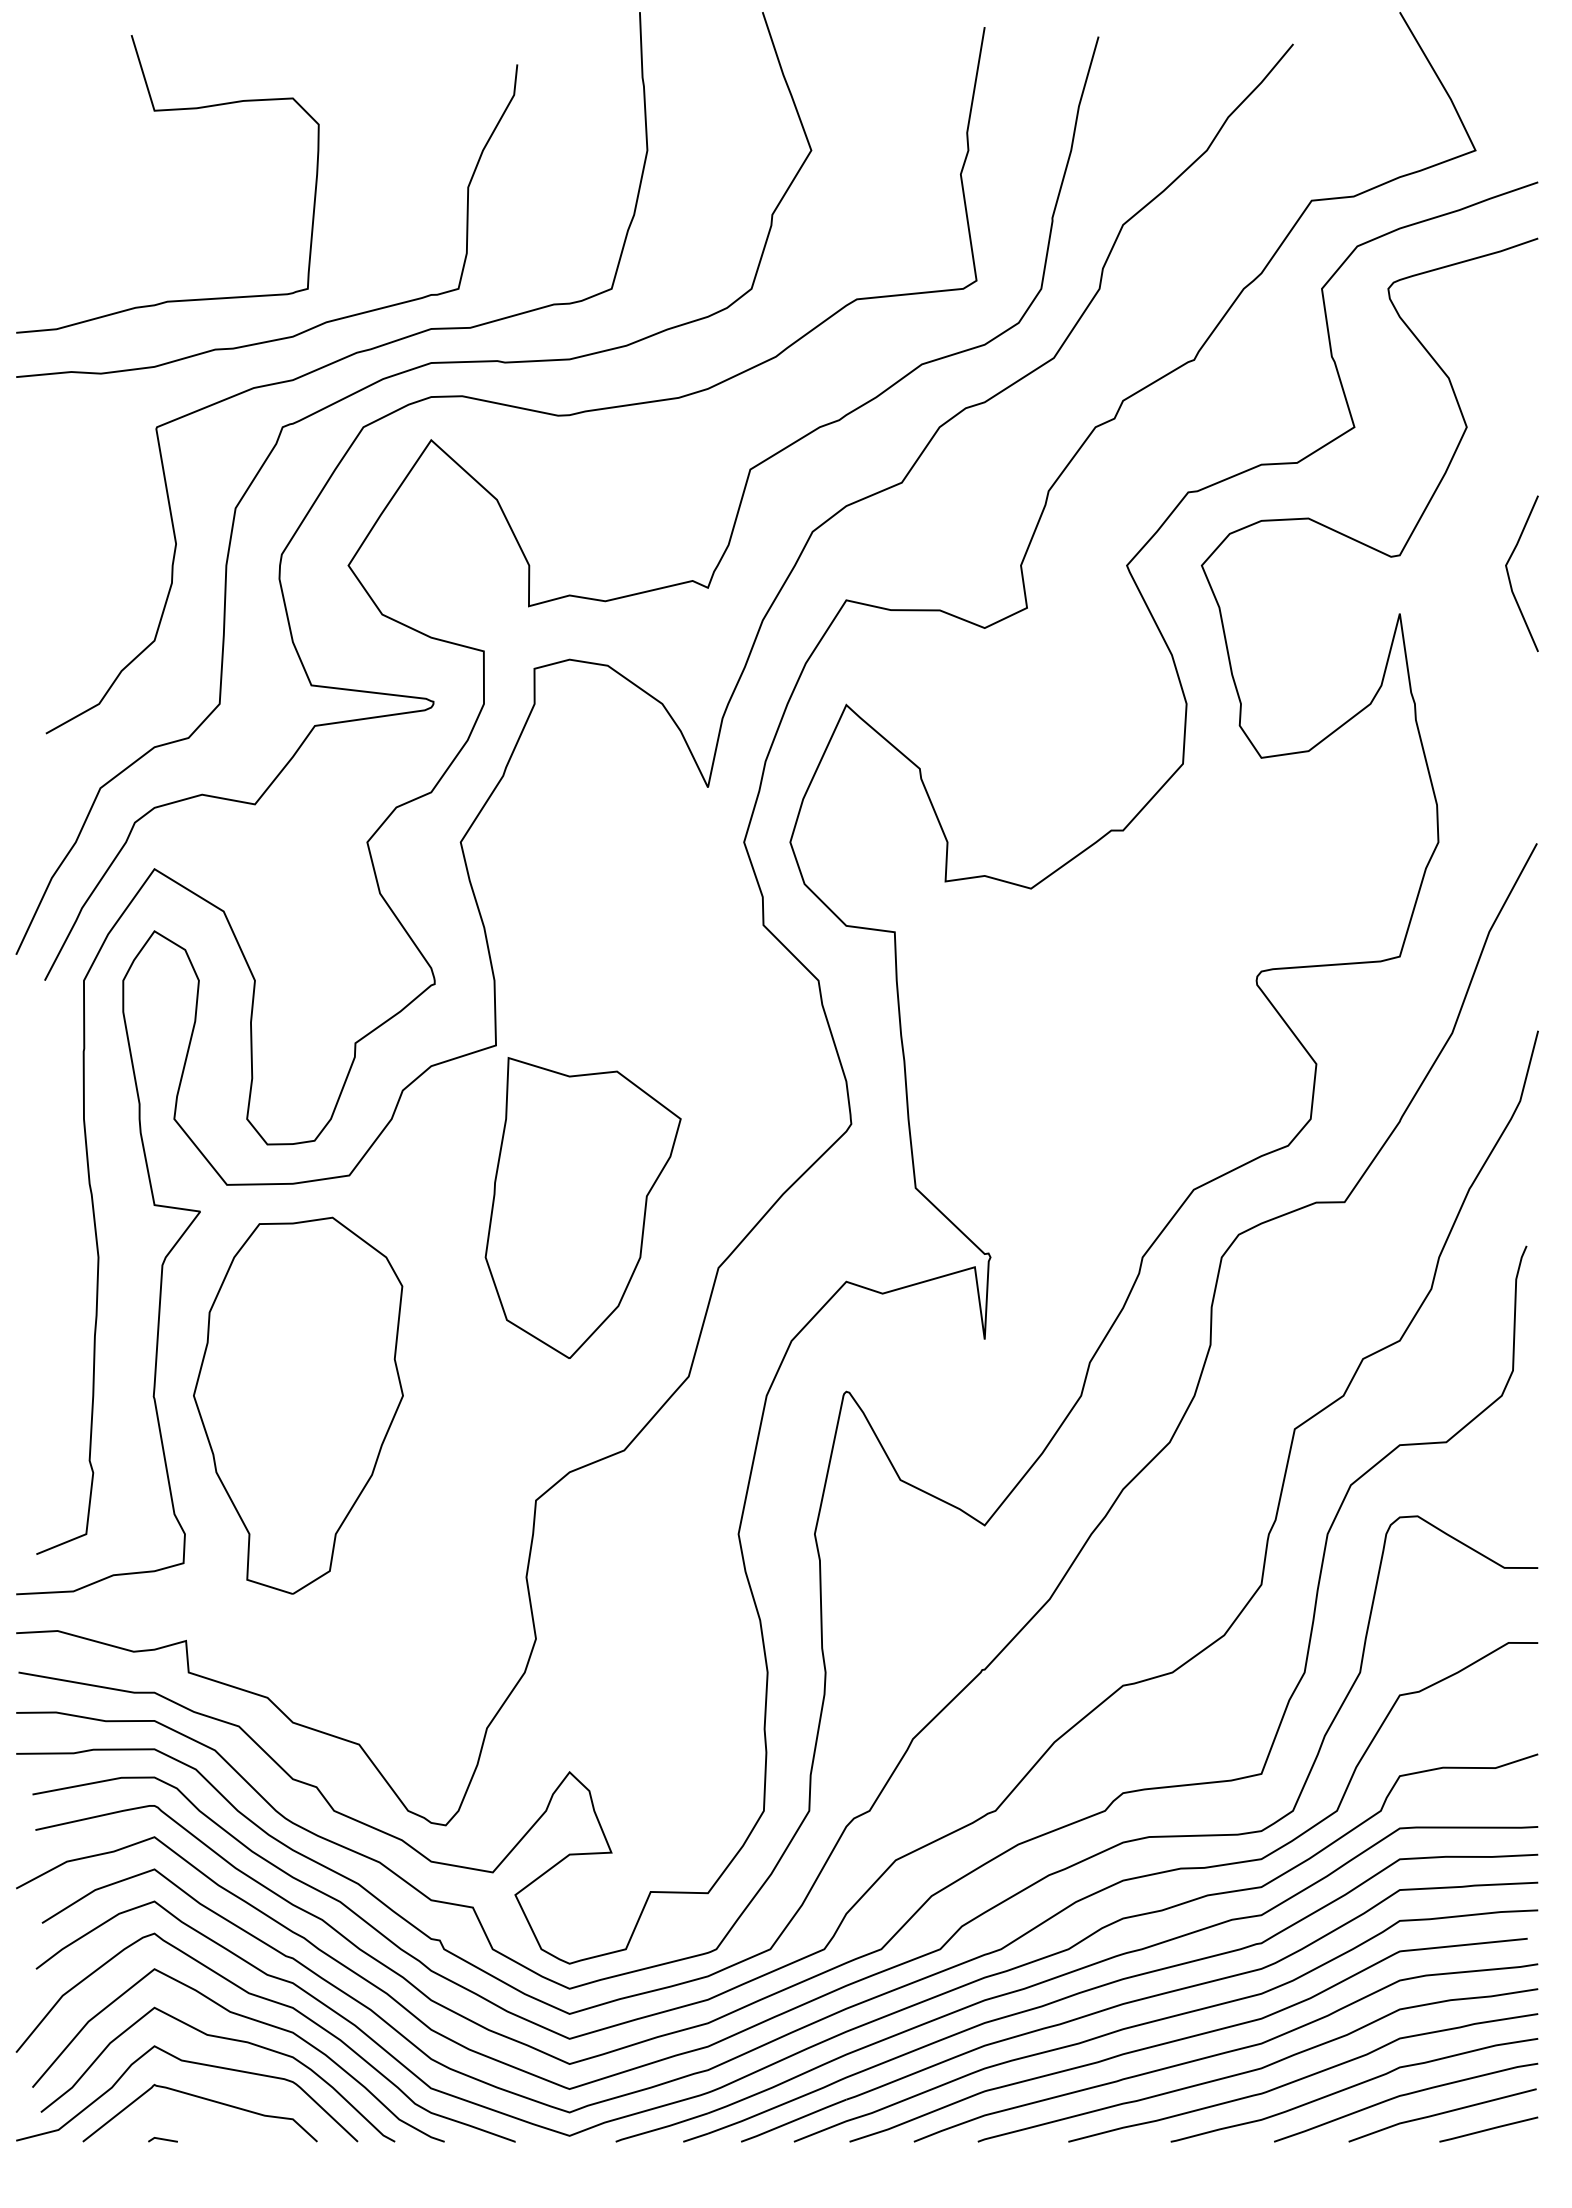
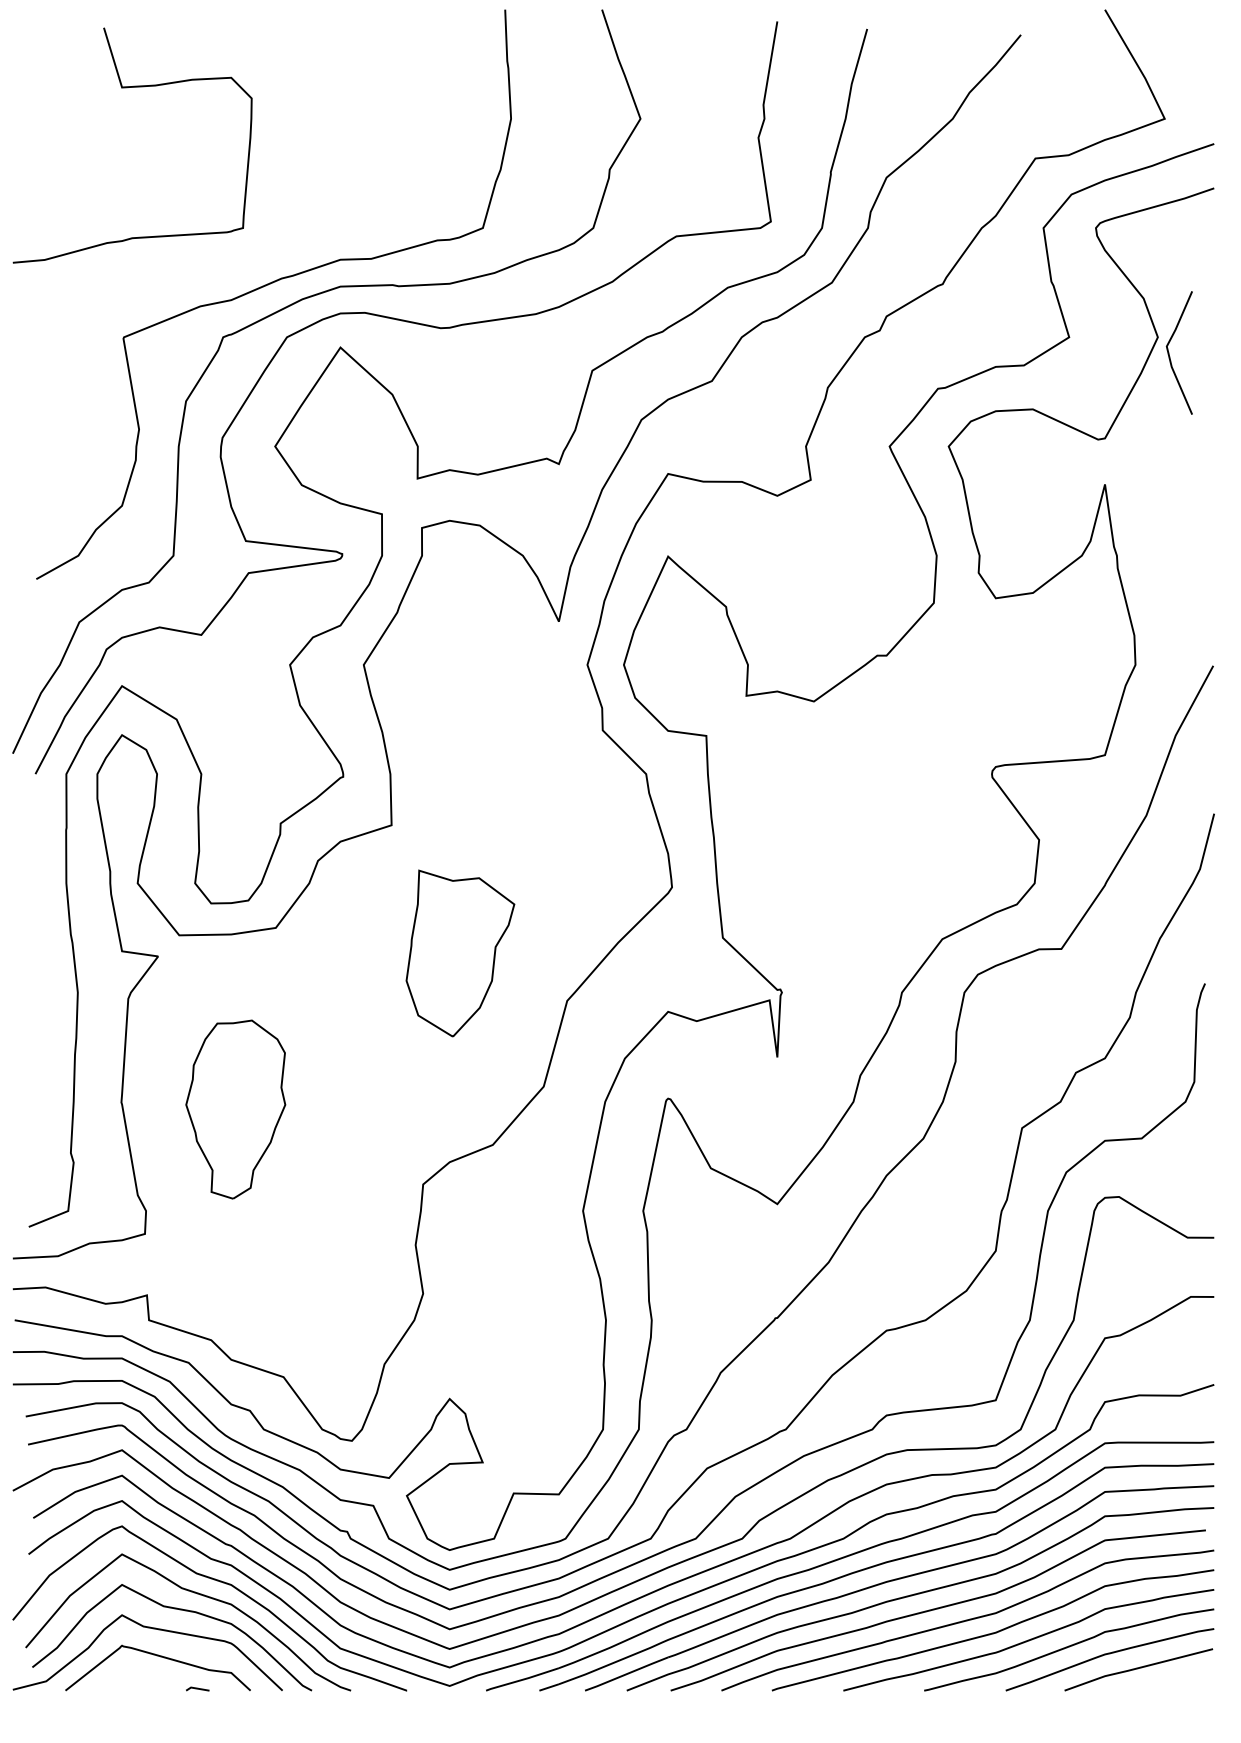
curve: (313, 326) -> (247, 257), removed
line: (1510, 578) -> (1170, 356), moved
part: (583, 1207) -> (460, 953), size x0.7
part: (298, 1405) -> (235, 1109), size x0.6
line: (1489, 2128) -> (1175, 1680), removed
line: (162, 2139) -> (197, 1688), moved

